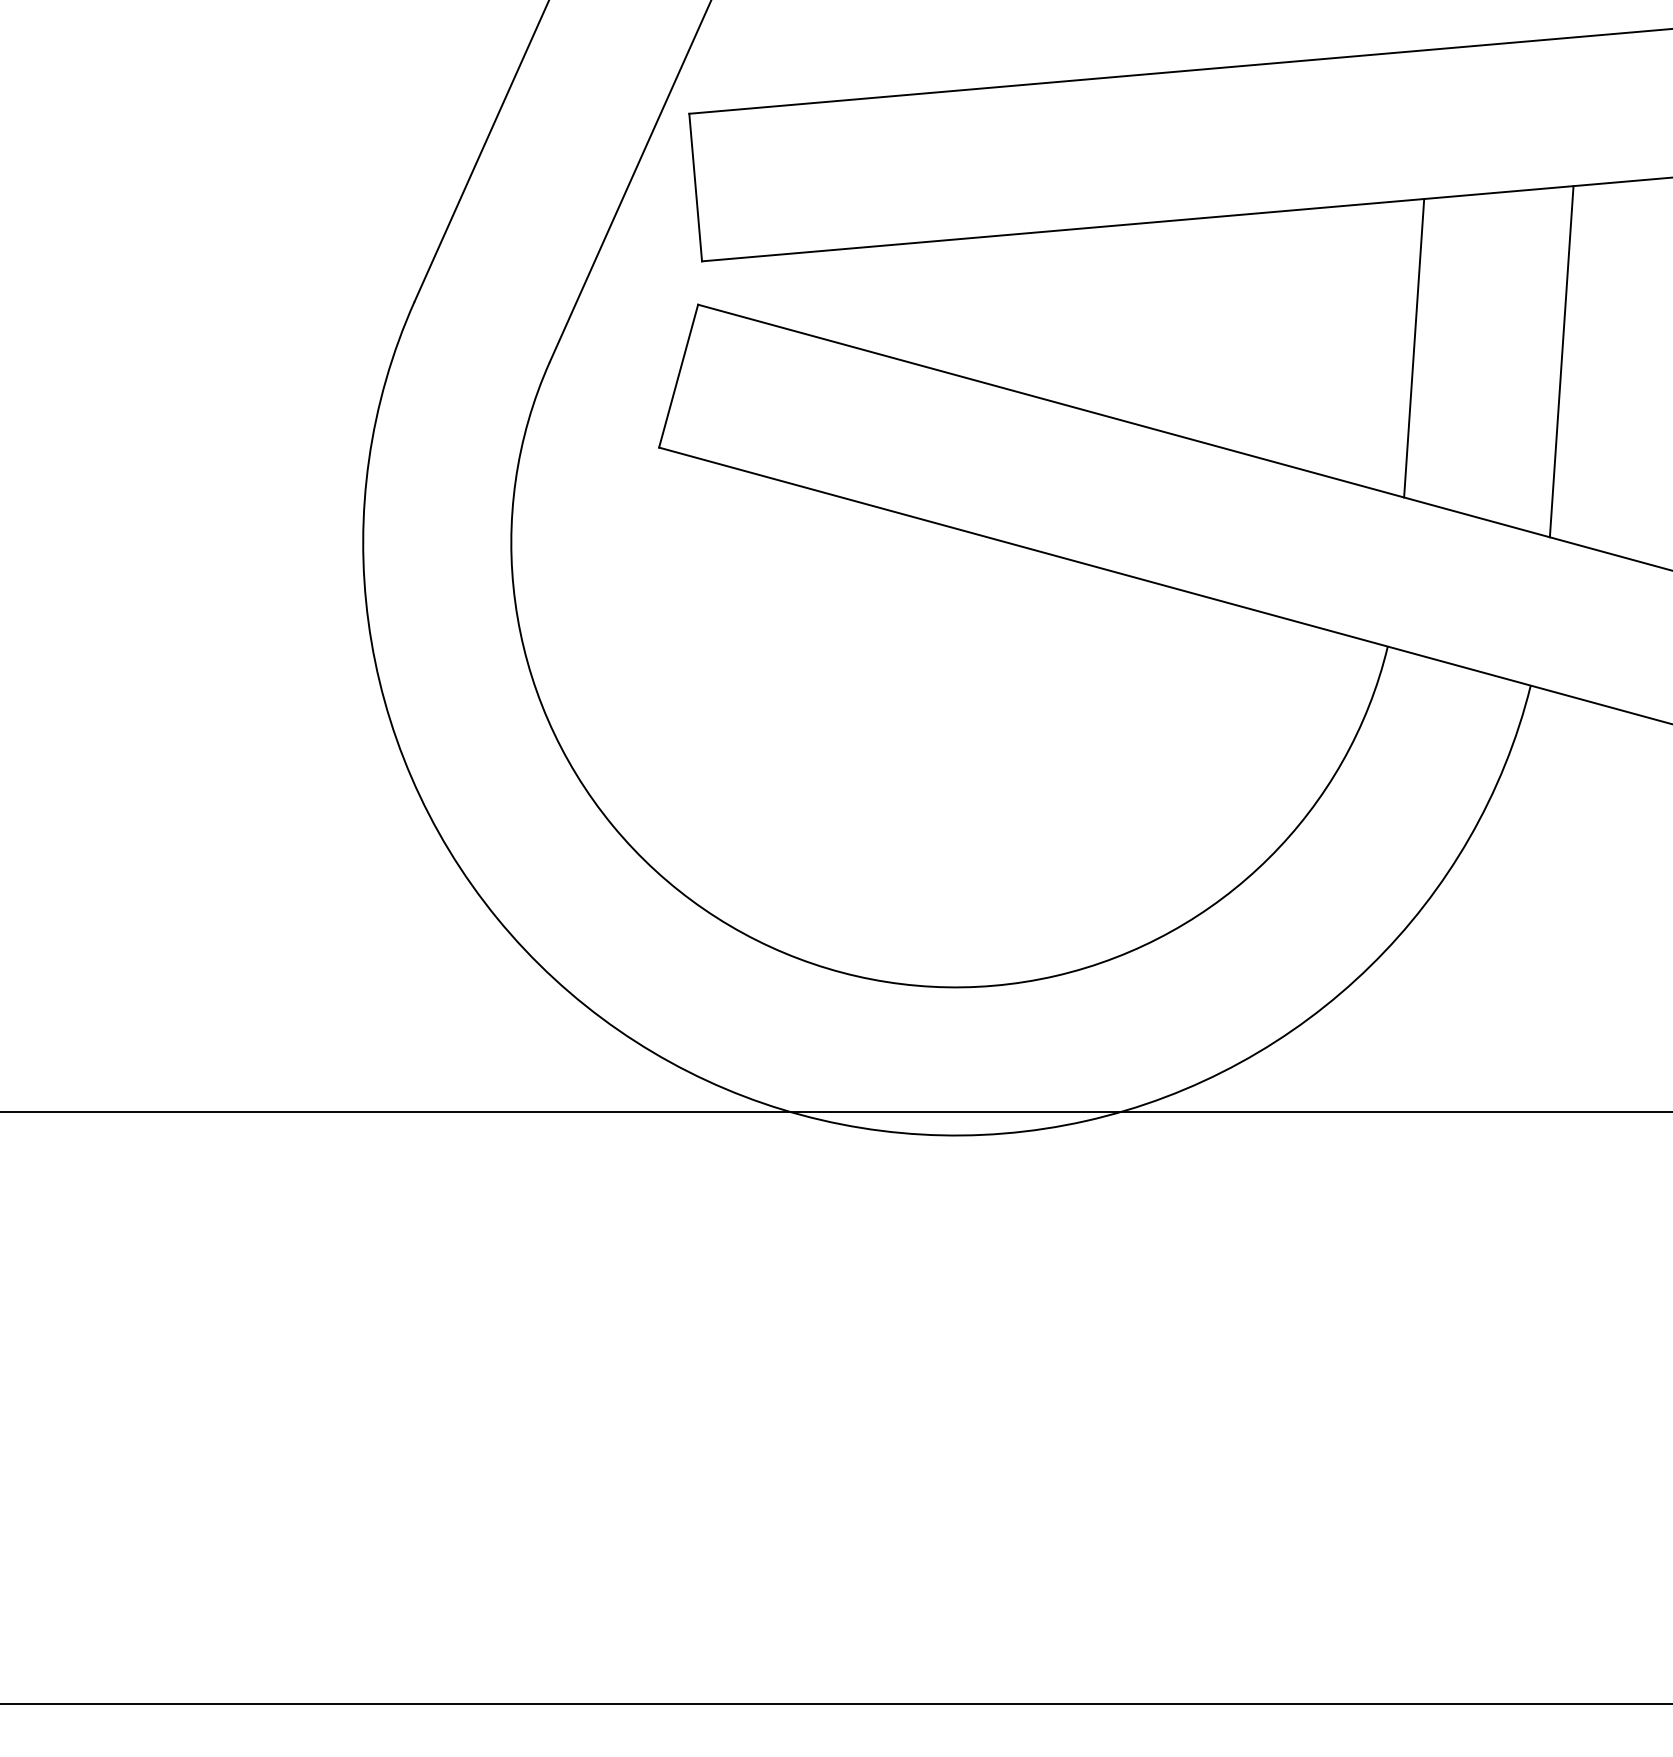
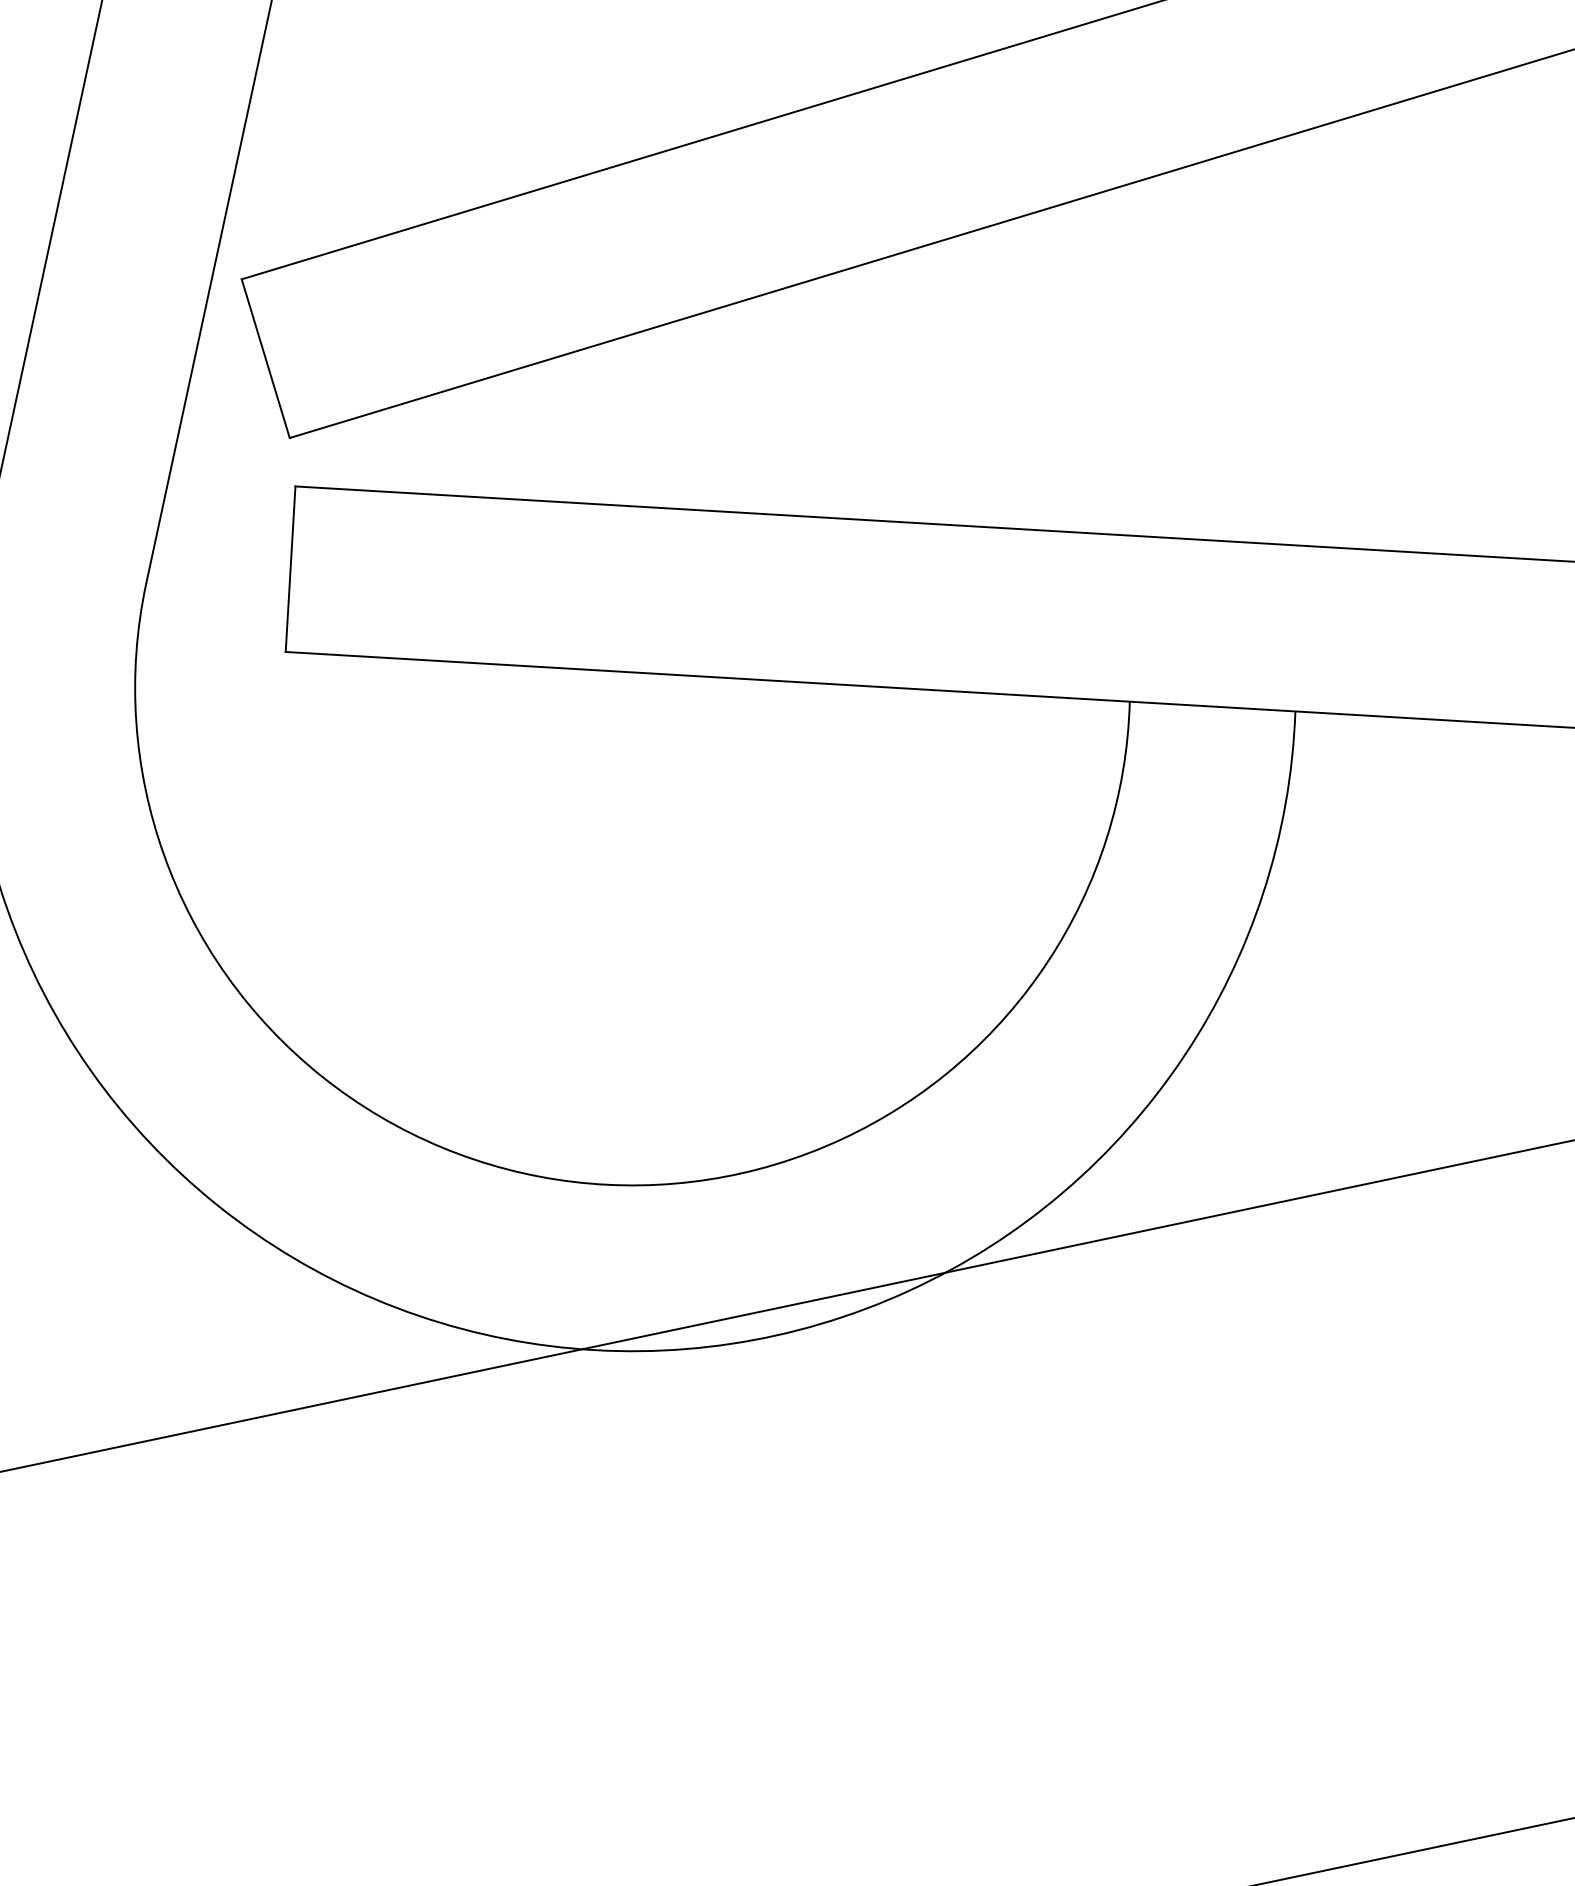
line: (1414, 348) -> (1090, 369), removed
line: (1561, 361) -> (1254, 349), removed

